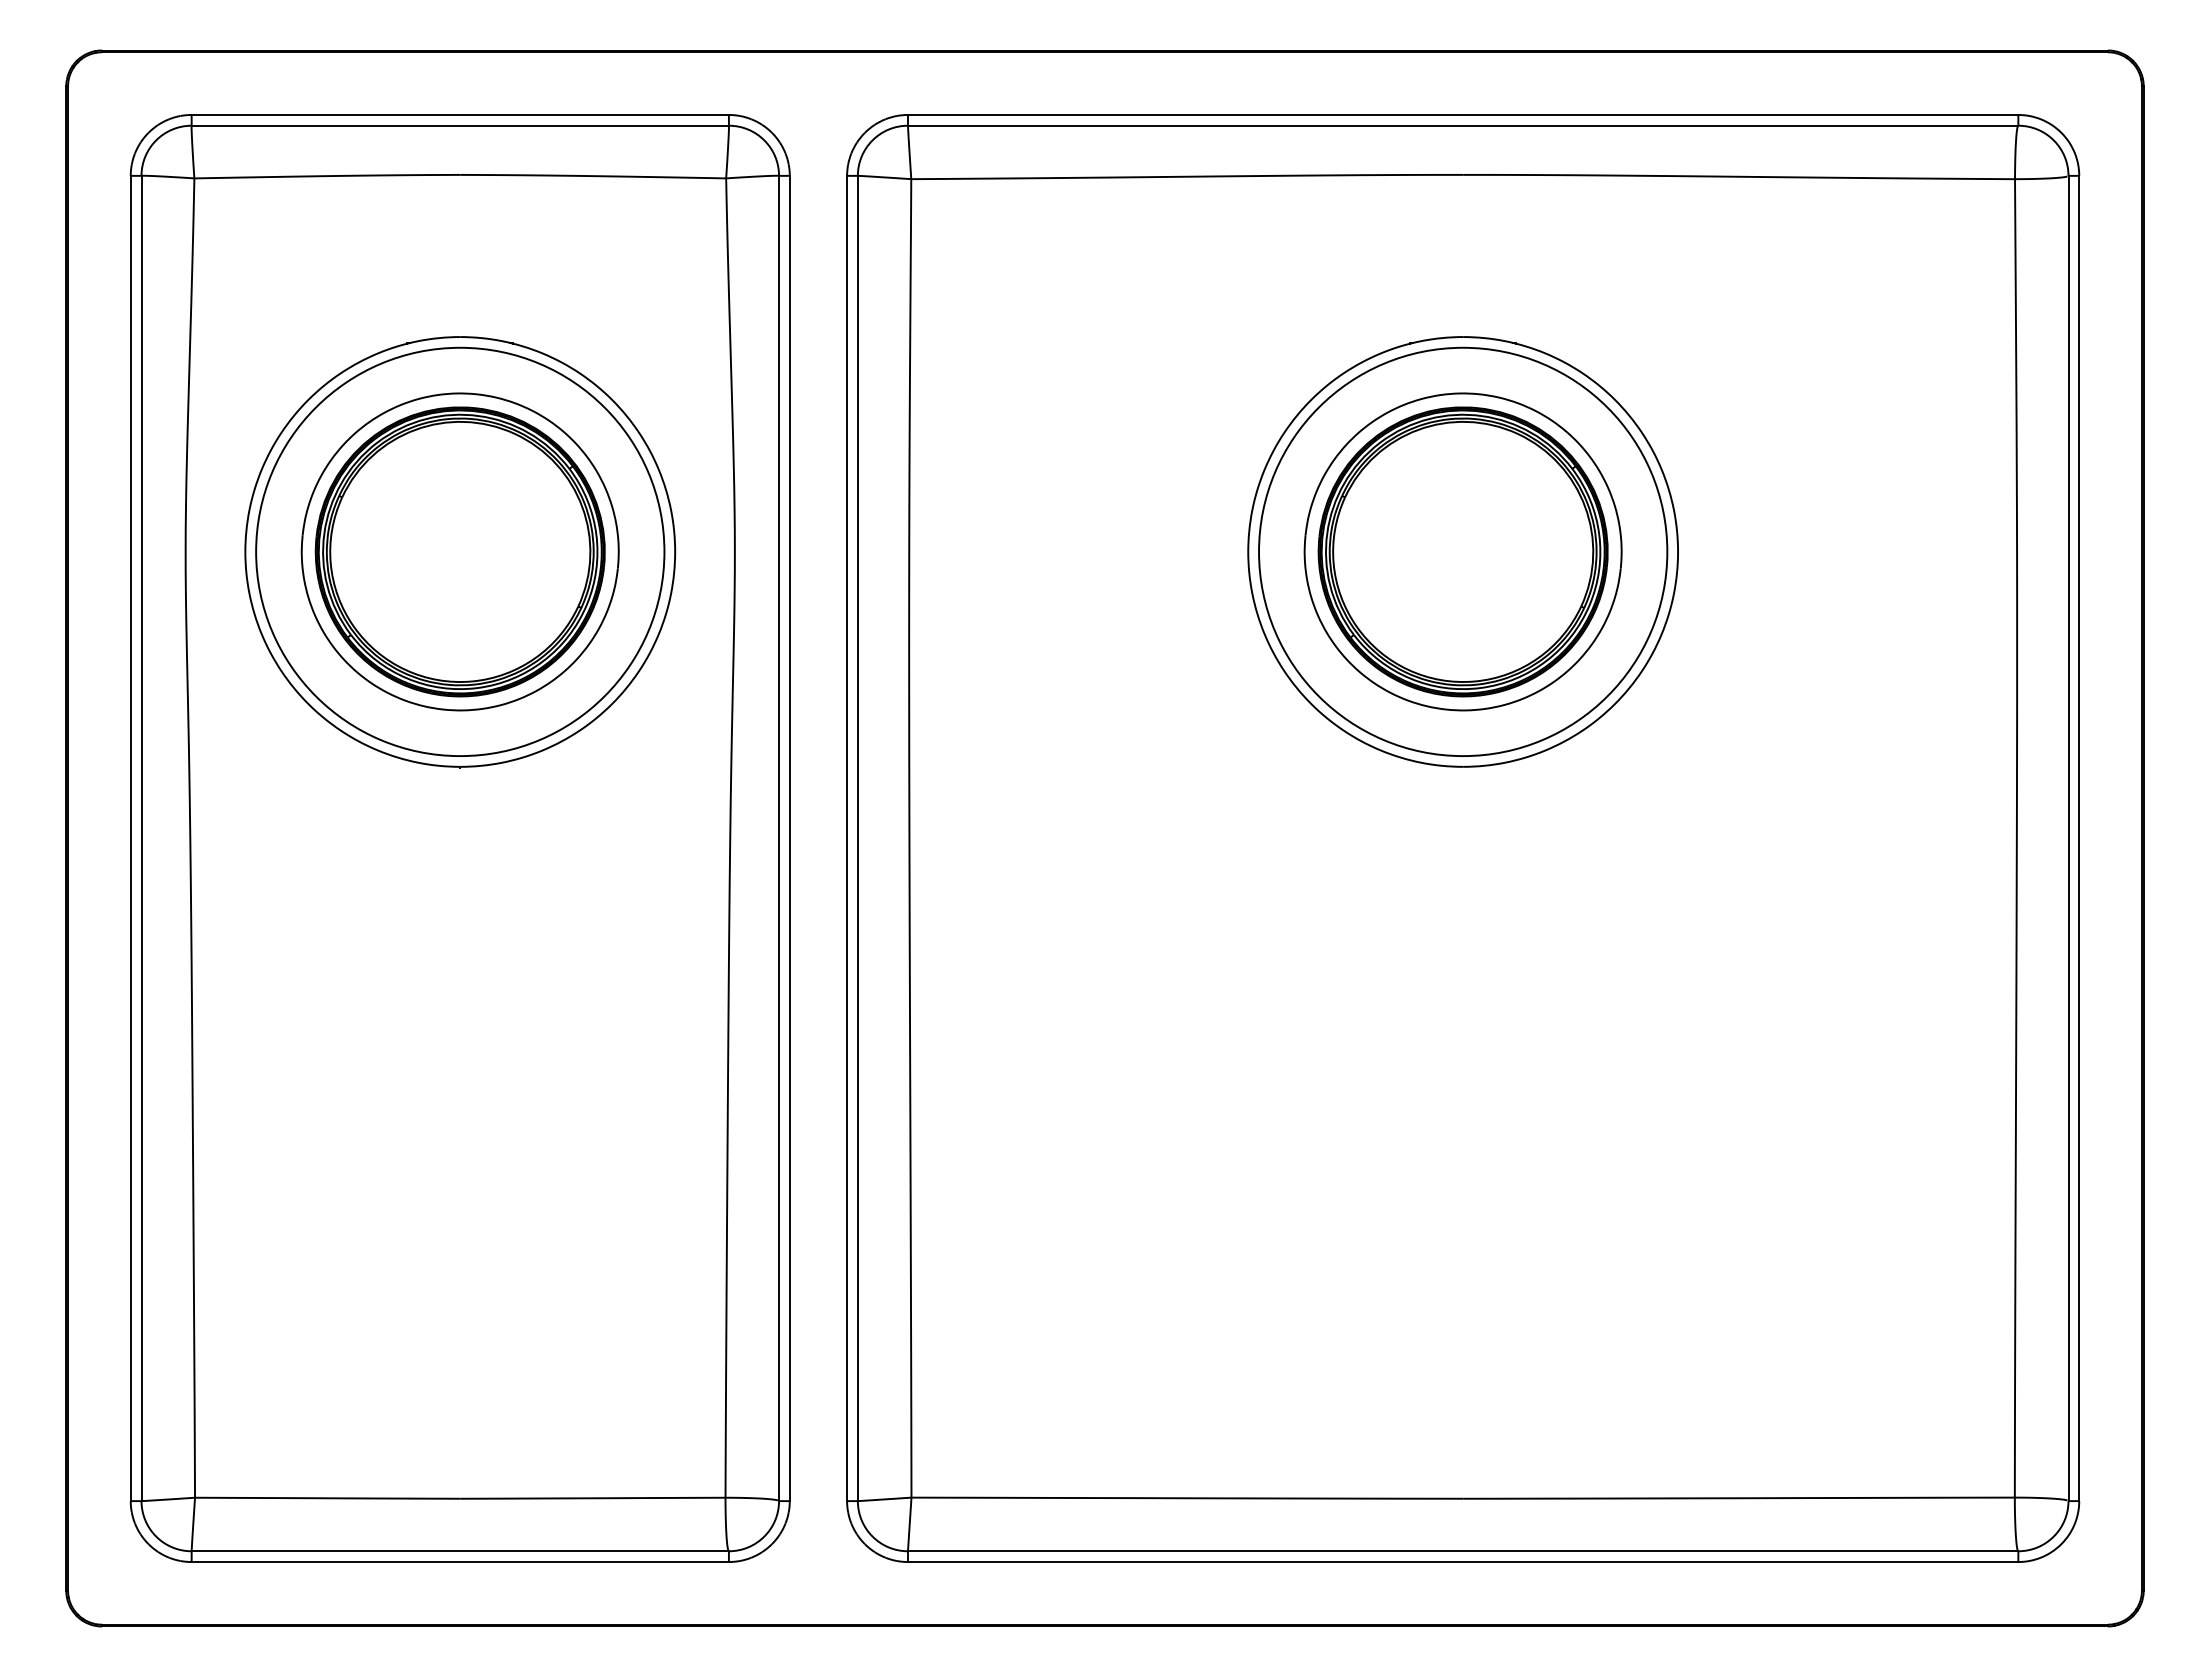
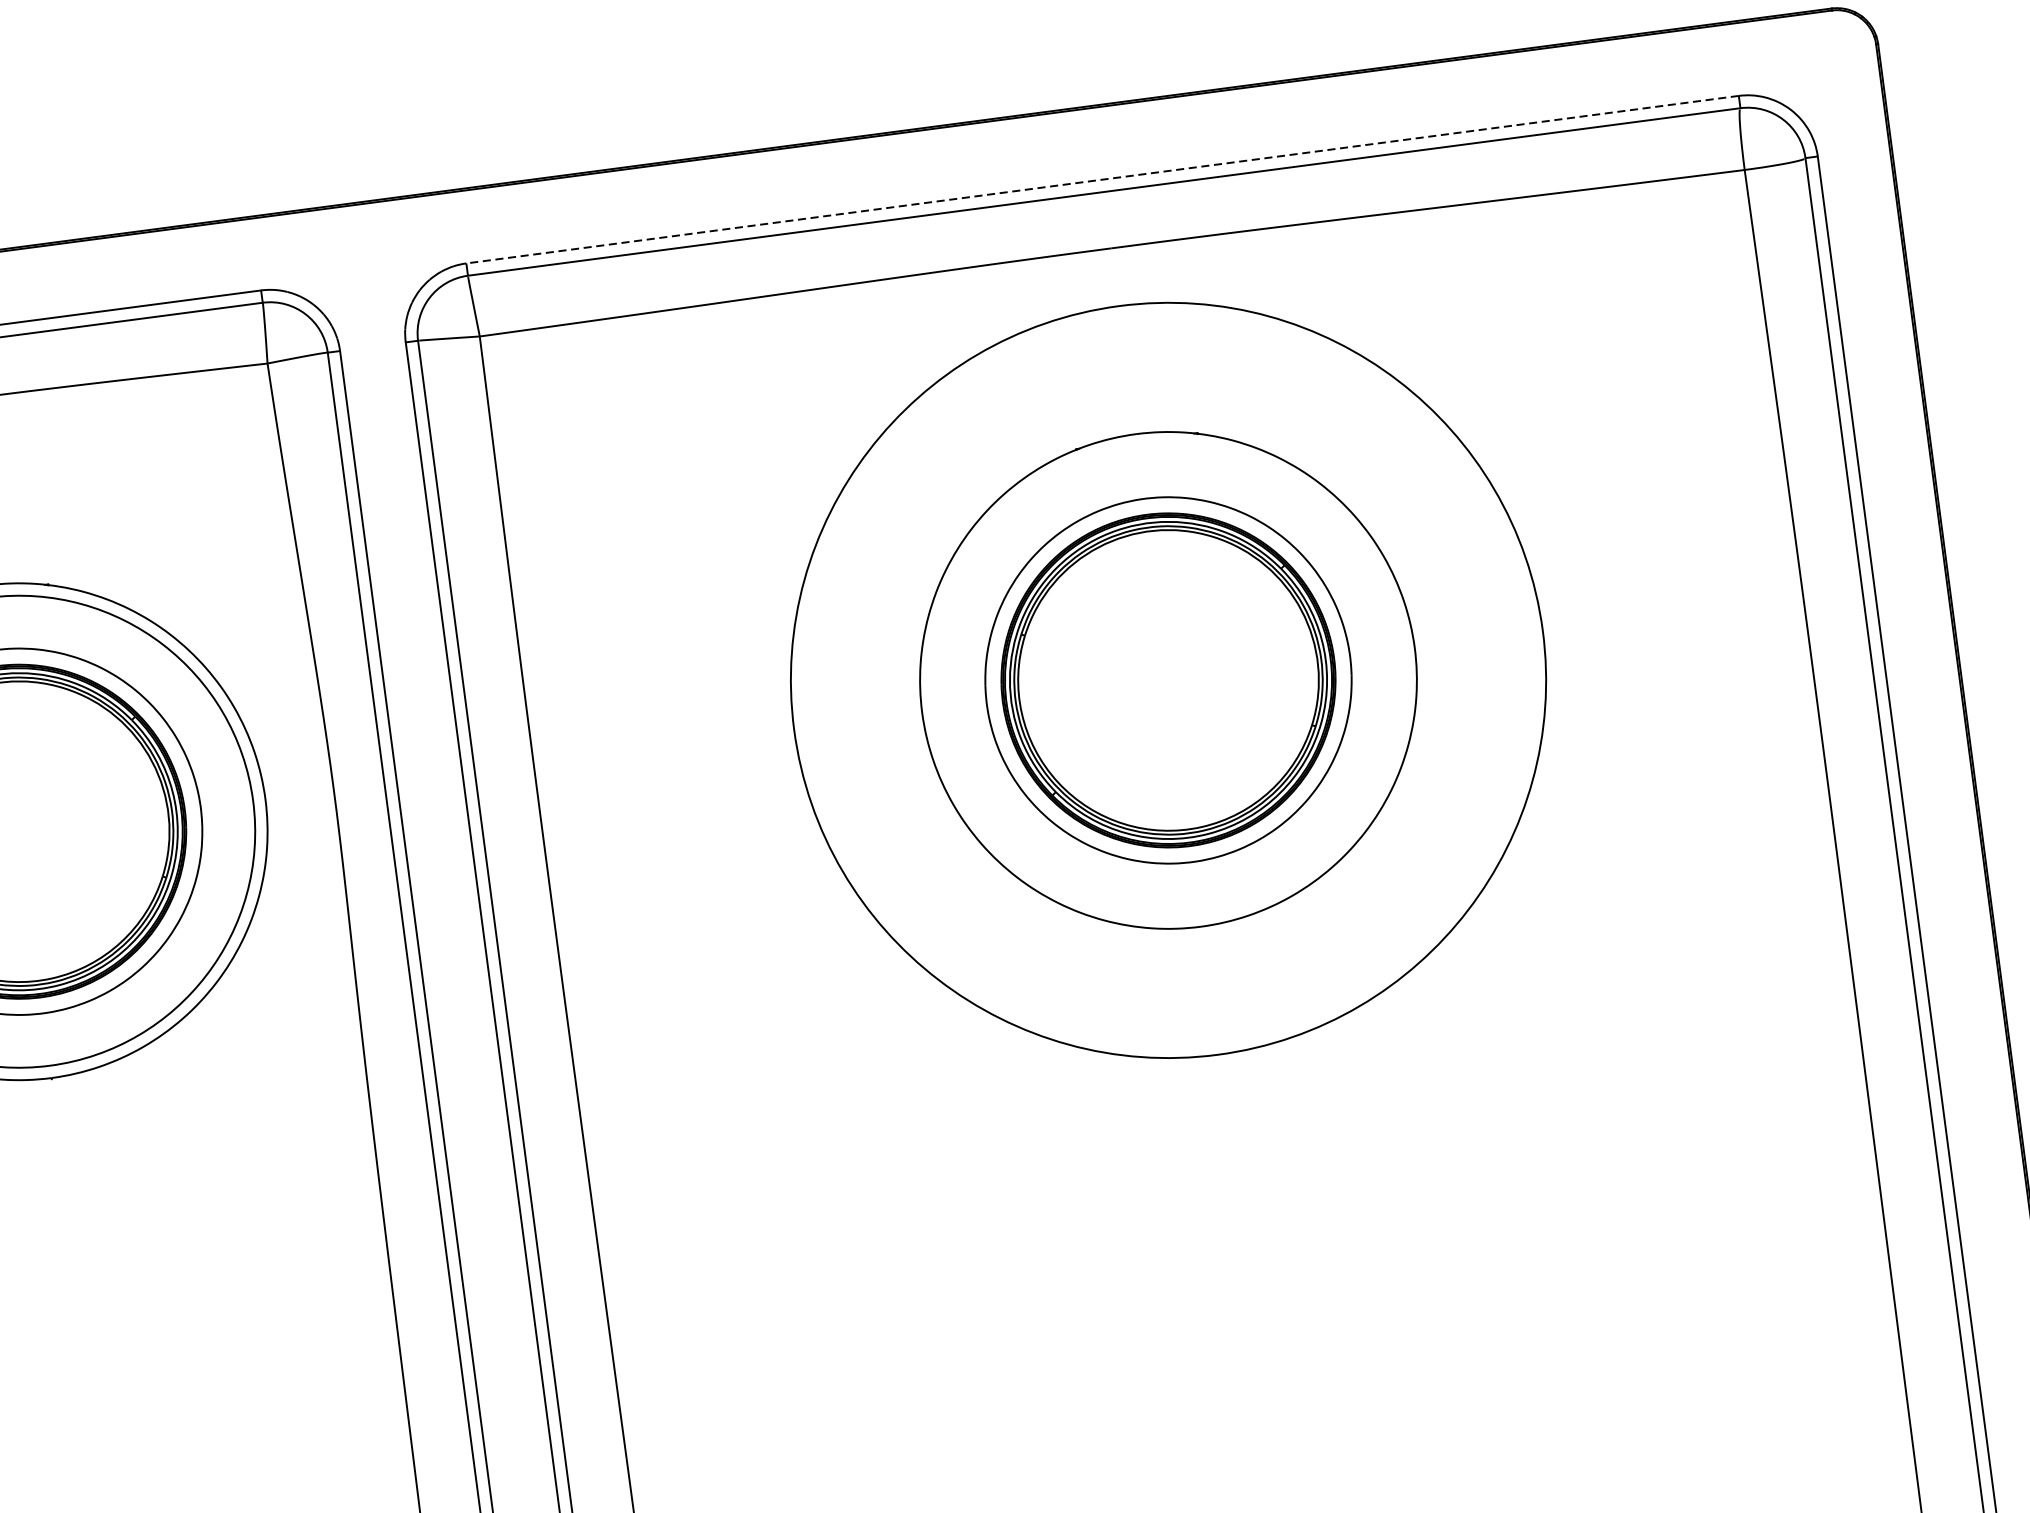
line: (1462, 114) -> (1101, 179), solid -> dashed
circle: (1463, 551) -> (1168, 679), size x1.6

